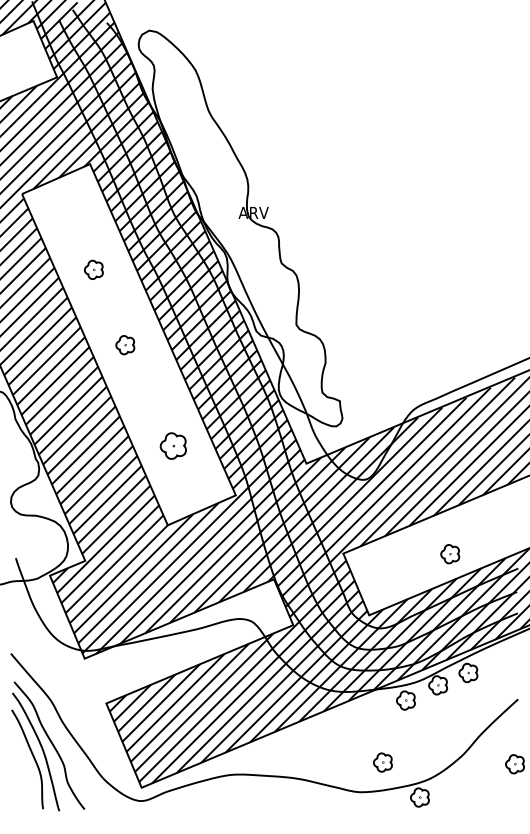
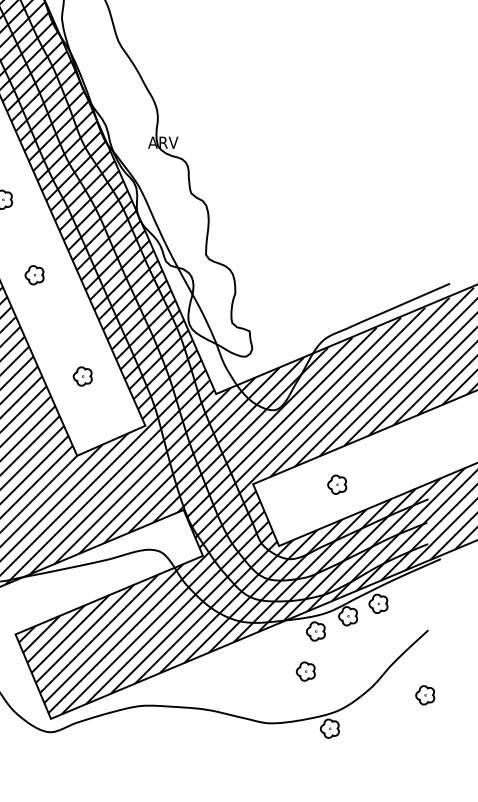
part: (173, 446) -> (82, 376), size x0.71
part: (450, 554) -> (337, 485), moved
part: (382, 762) -> (305, 671), moved

